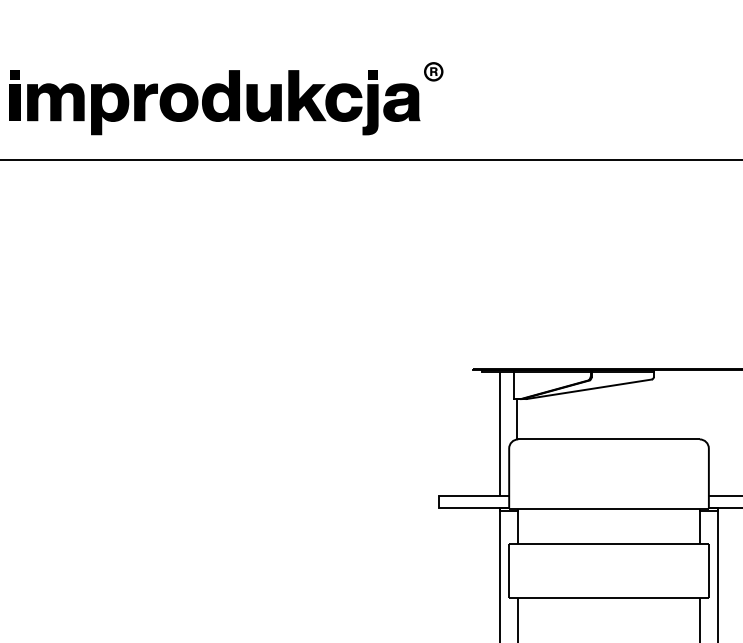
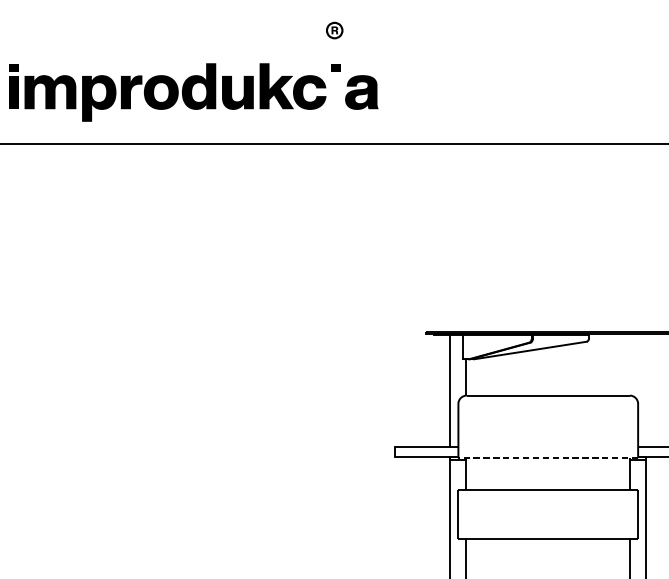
part: (433, 71) -> (334, 30), moved
fill: (370, 109) -> (333, 98), removed
line: (609, 508) -> (548, 457), solid -> dashed

